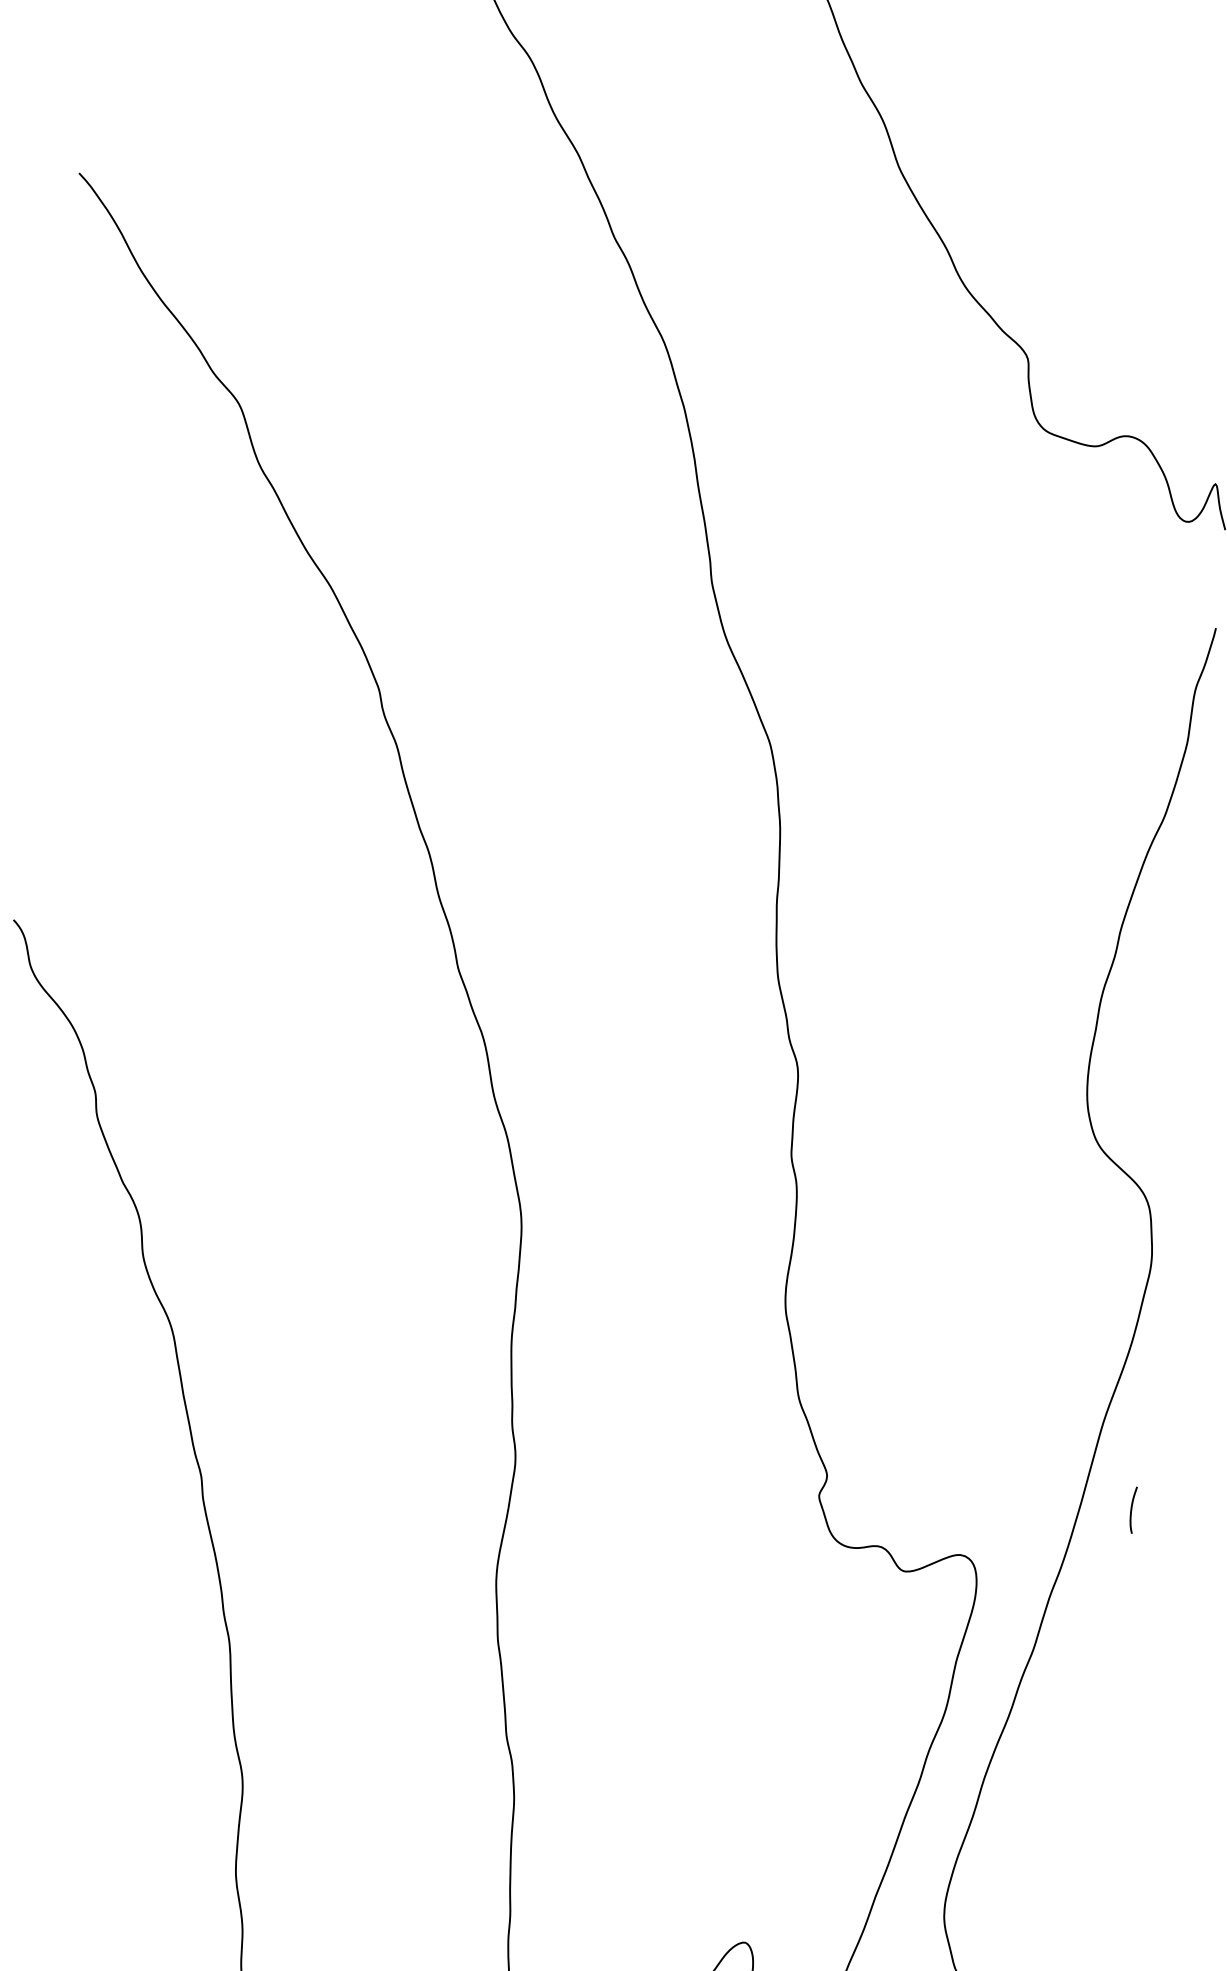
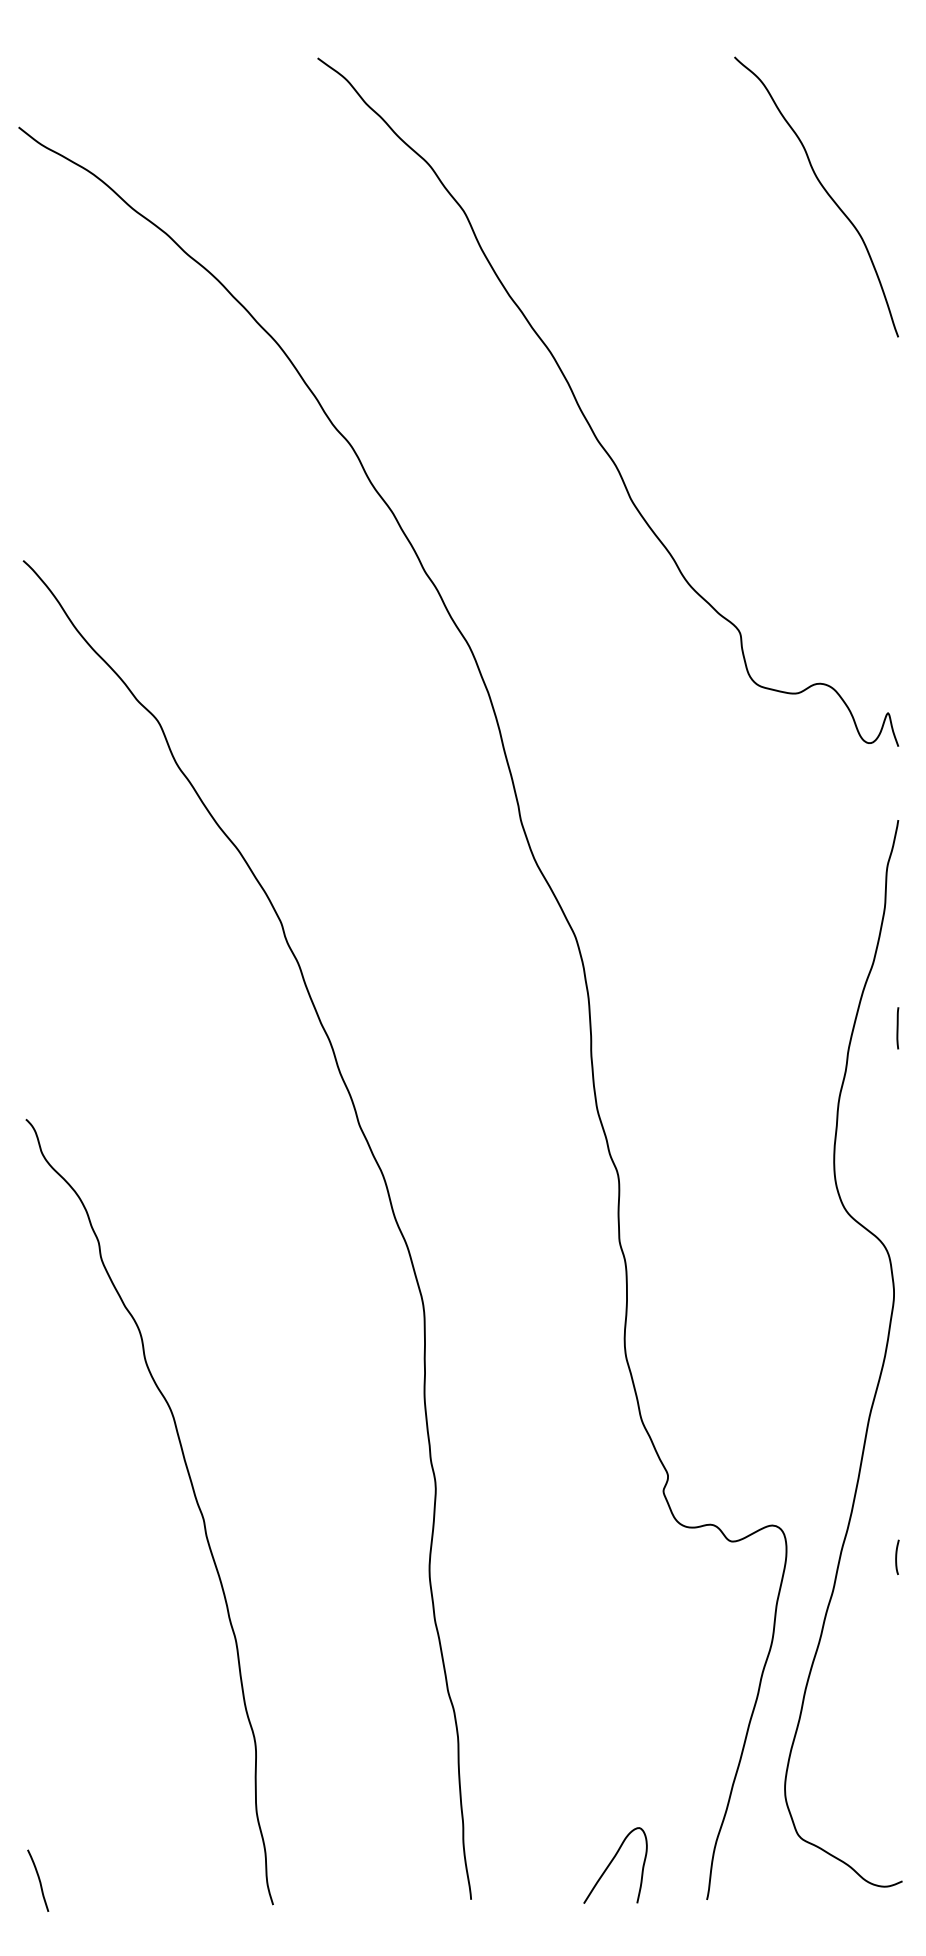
line: (1189, 906) -> (897, 1028), added
curve: (1133, 1509) -> (897, 1556), moved

